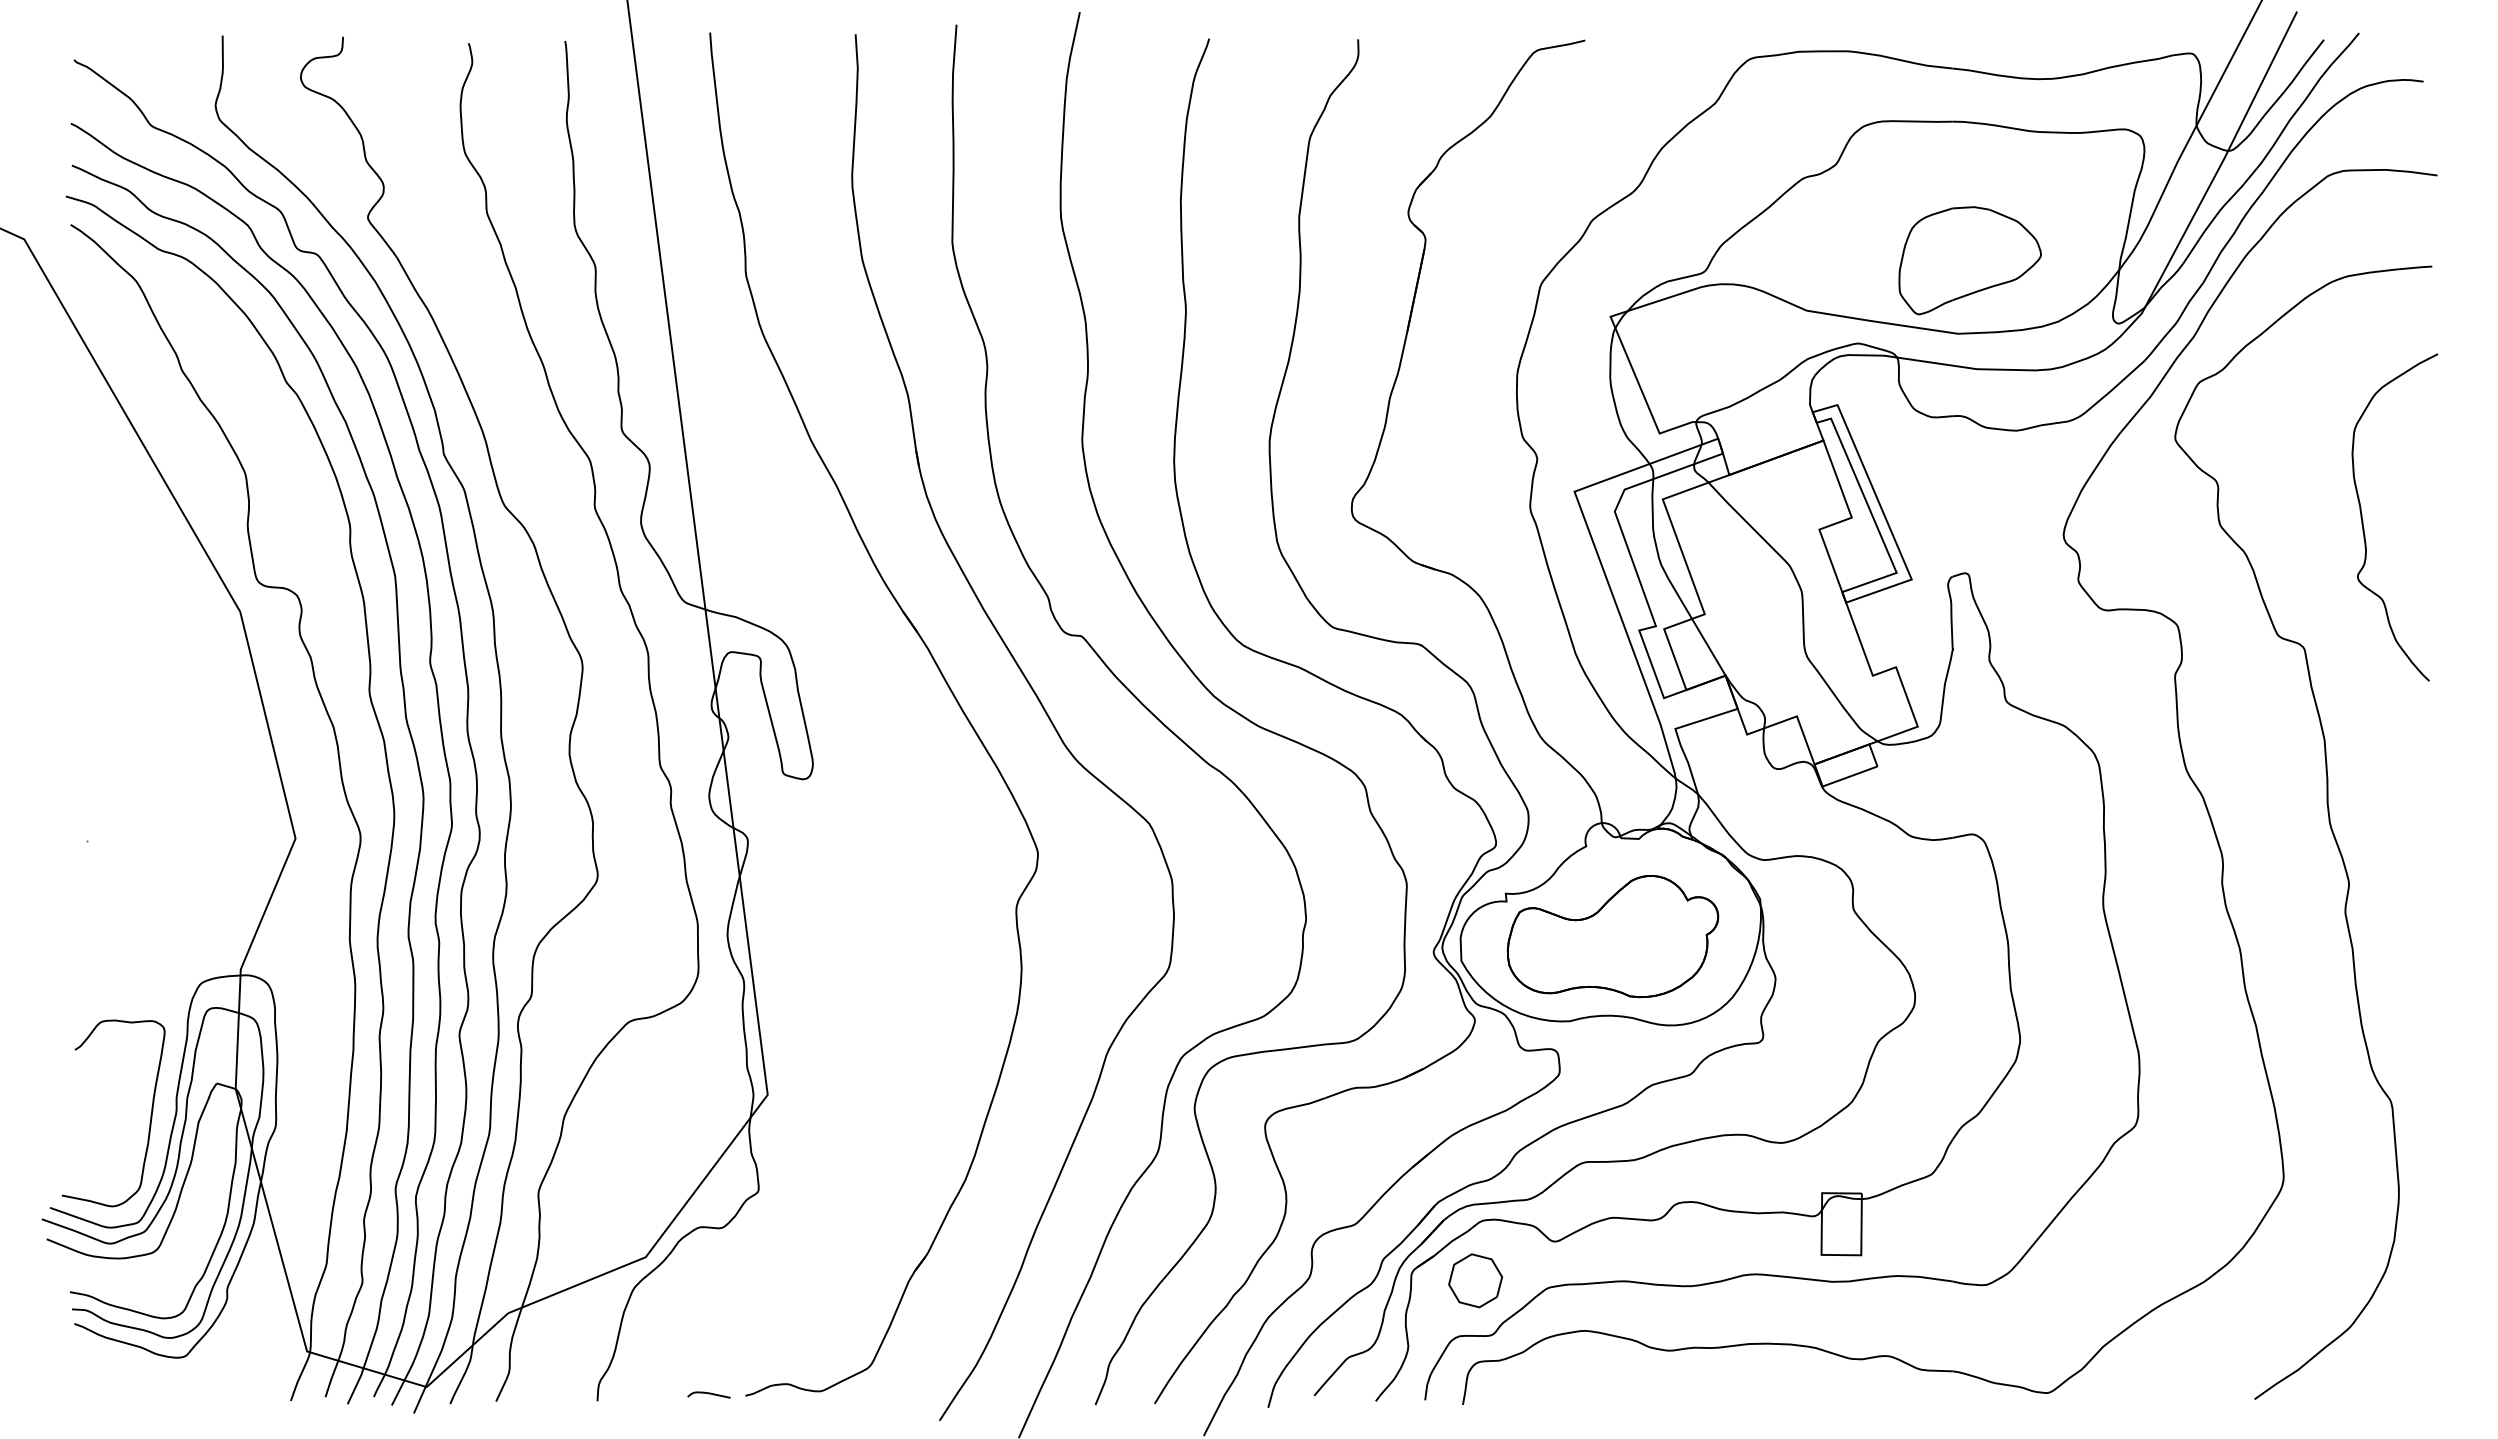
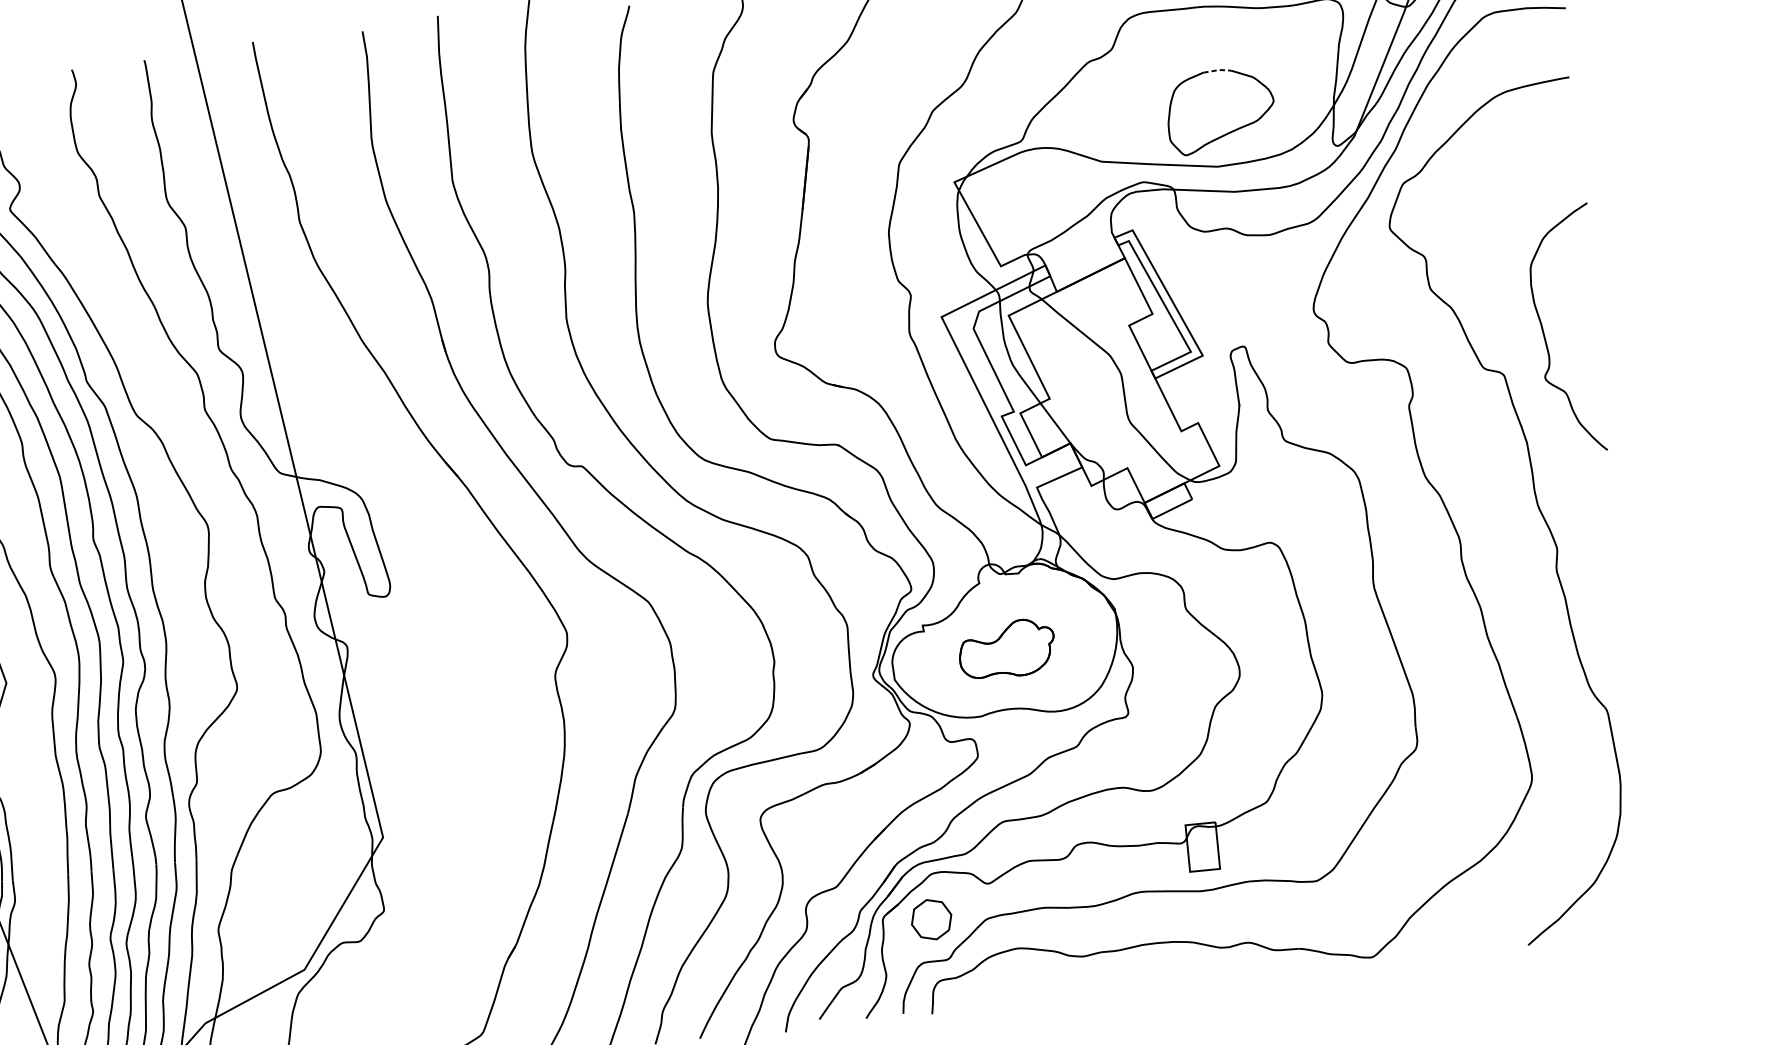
line: (1972, 207) -> (1218, 70), solid -> dashed
curve: (2363, 521) -> (1544, 335), moved
part: (1612, 936) -> (1006, 649), size x0.6

